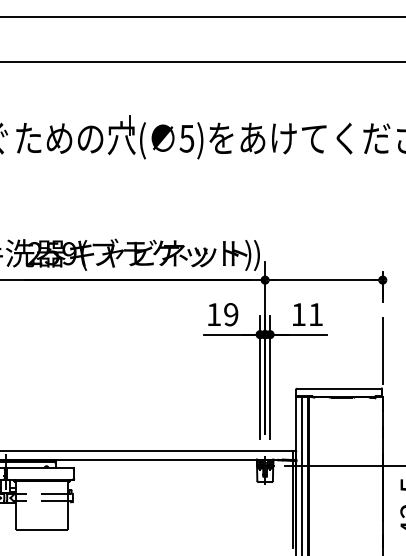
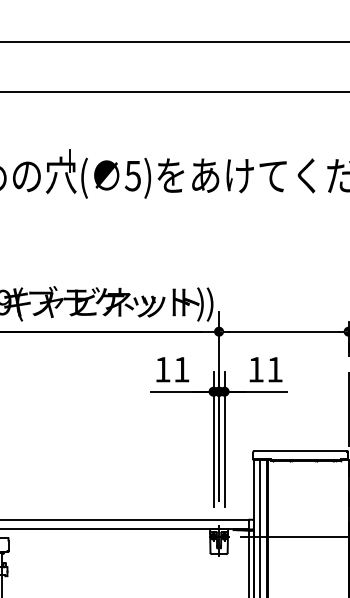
text: (231, 314) -> (182, 369), 19 -> 11

